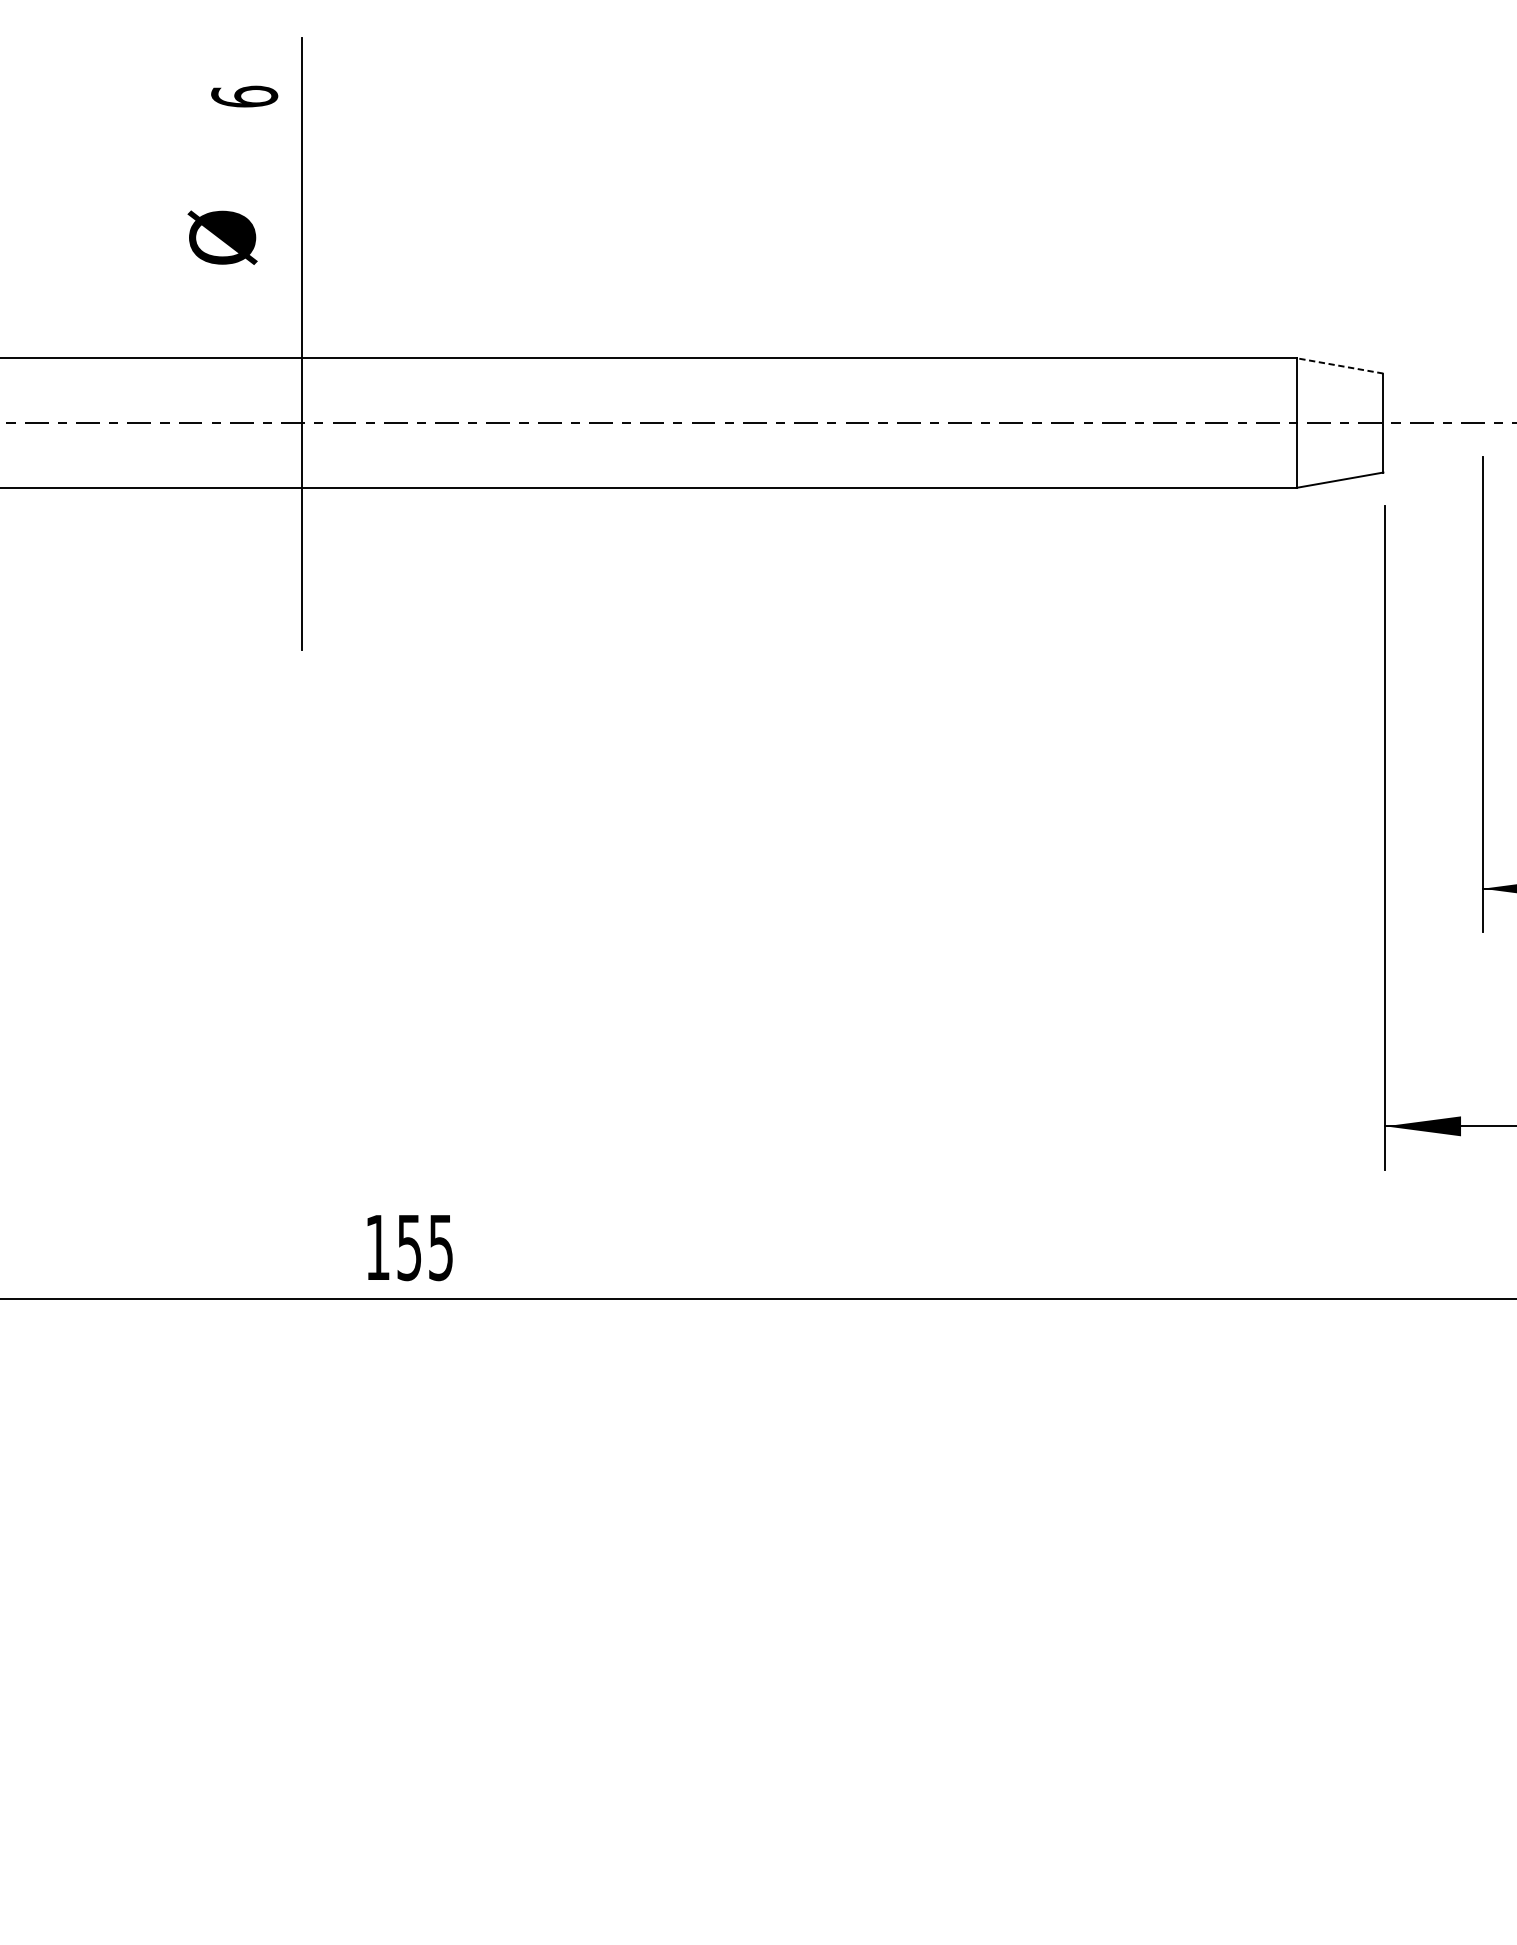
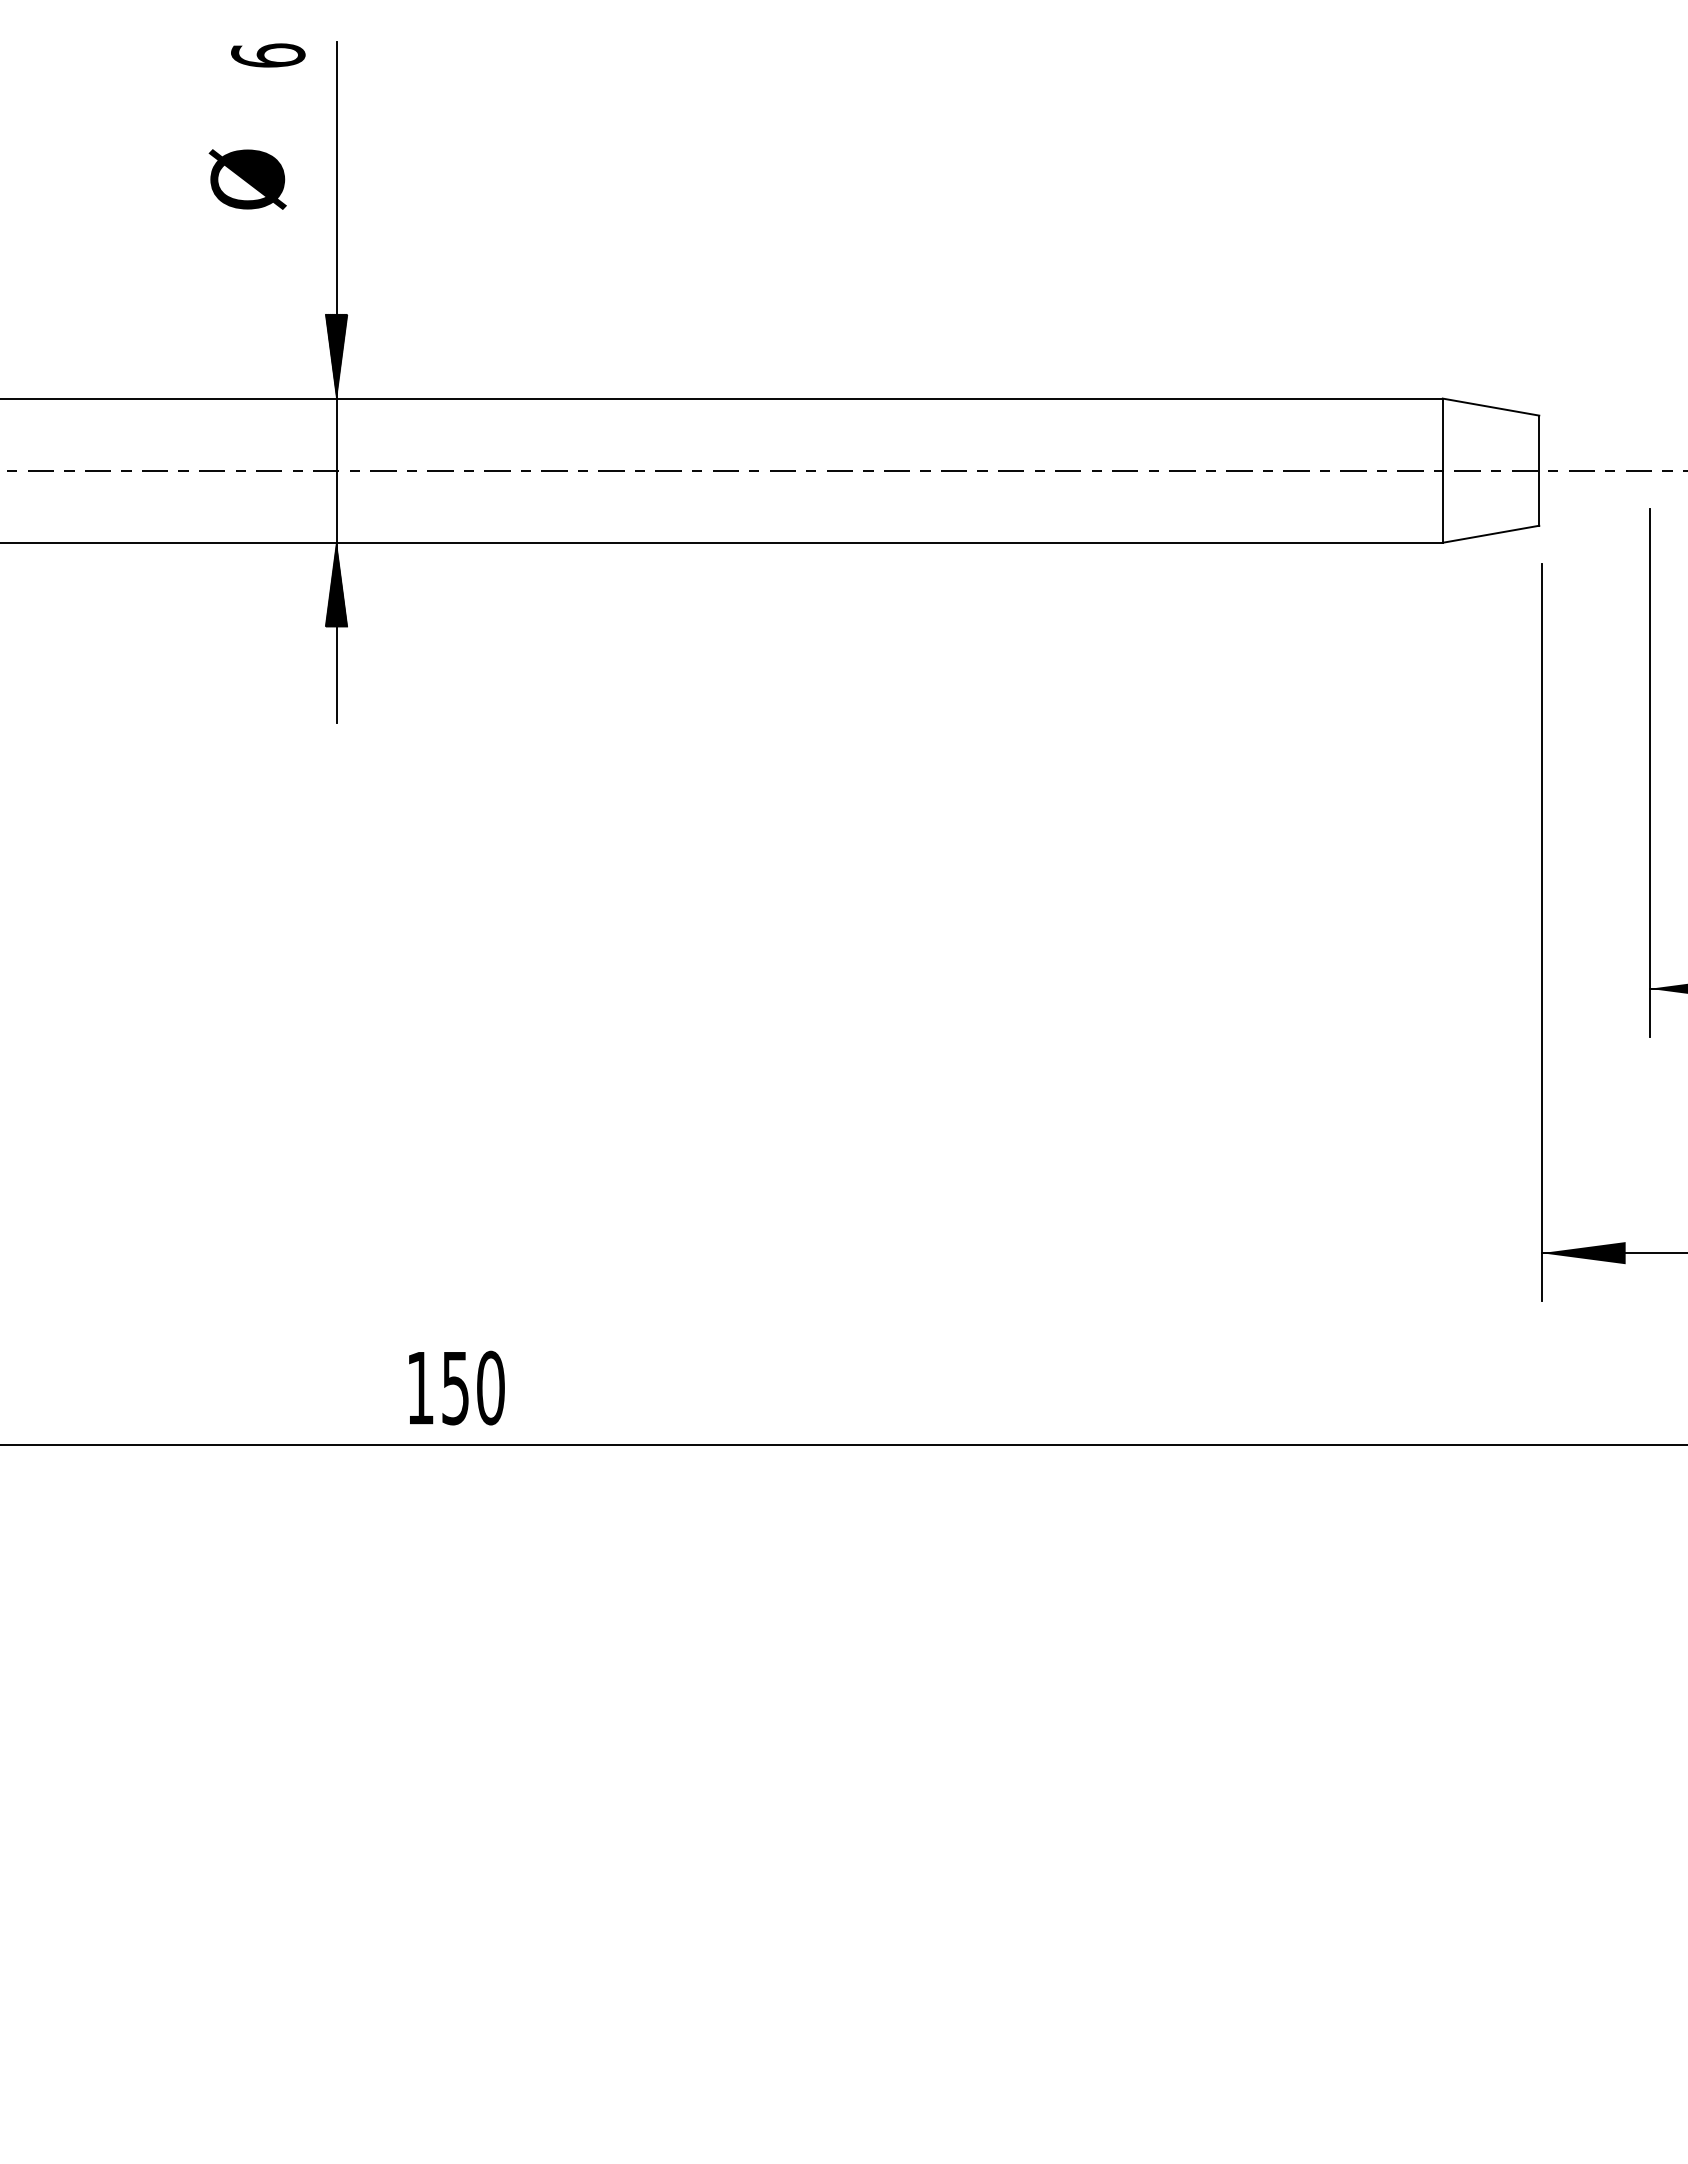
text: (244, 96) -> (268, 55), moved
text: (222, 237) -> (247, 179), moved
hatch: (302, 320) -> (336, 356), added
line: (1339, 366) -> (1490, 407), dashed -> solid
hatch: (302, 525) -> (336, 584), added
text: (440, 1247) -> (490, 1387), 155 -> 150

